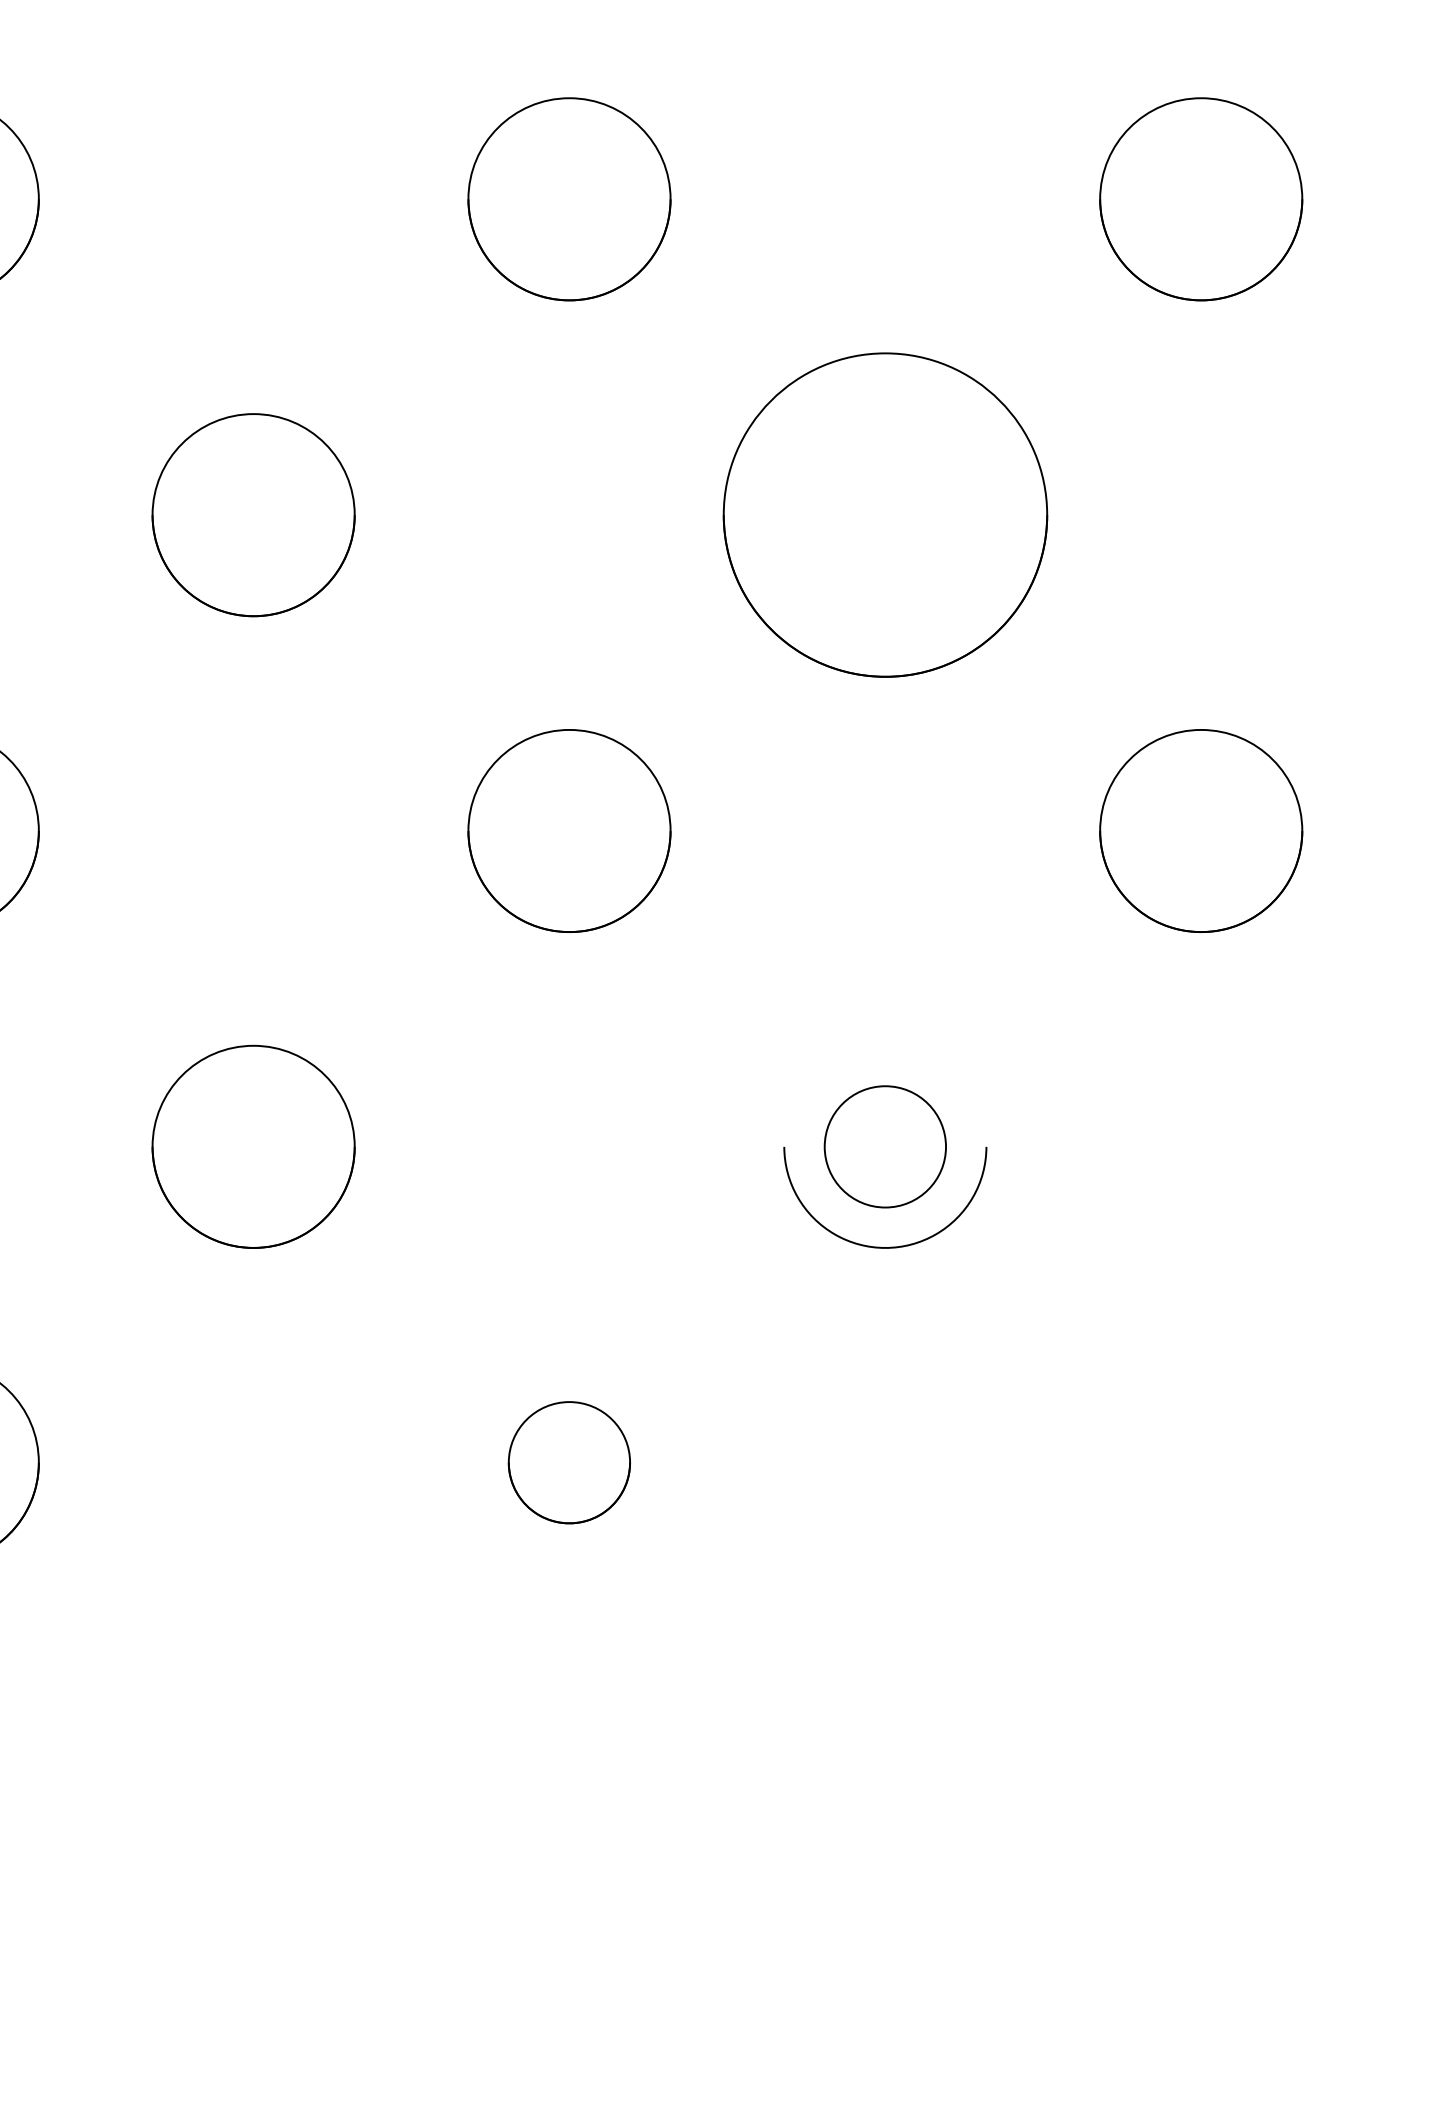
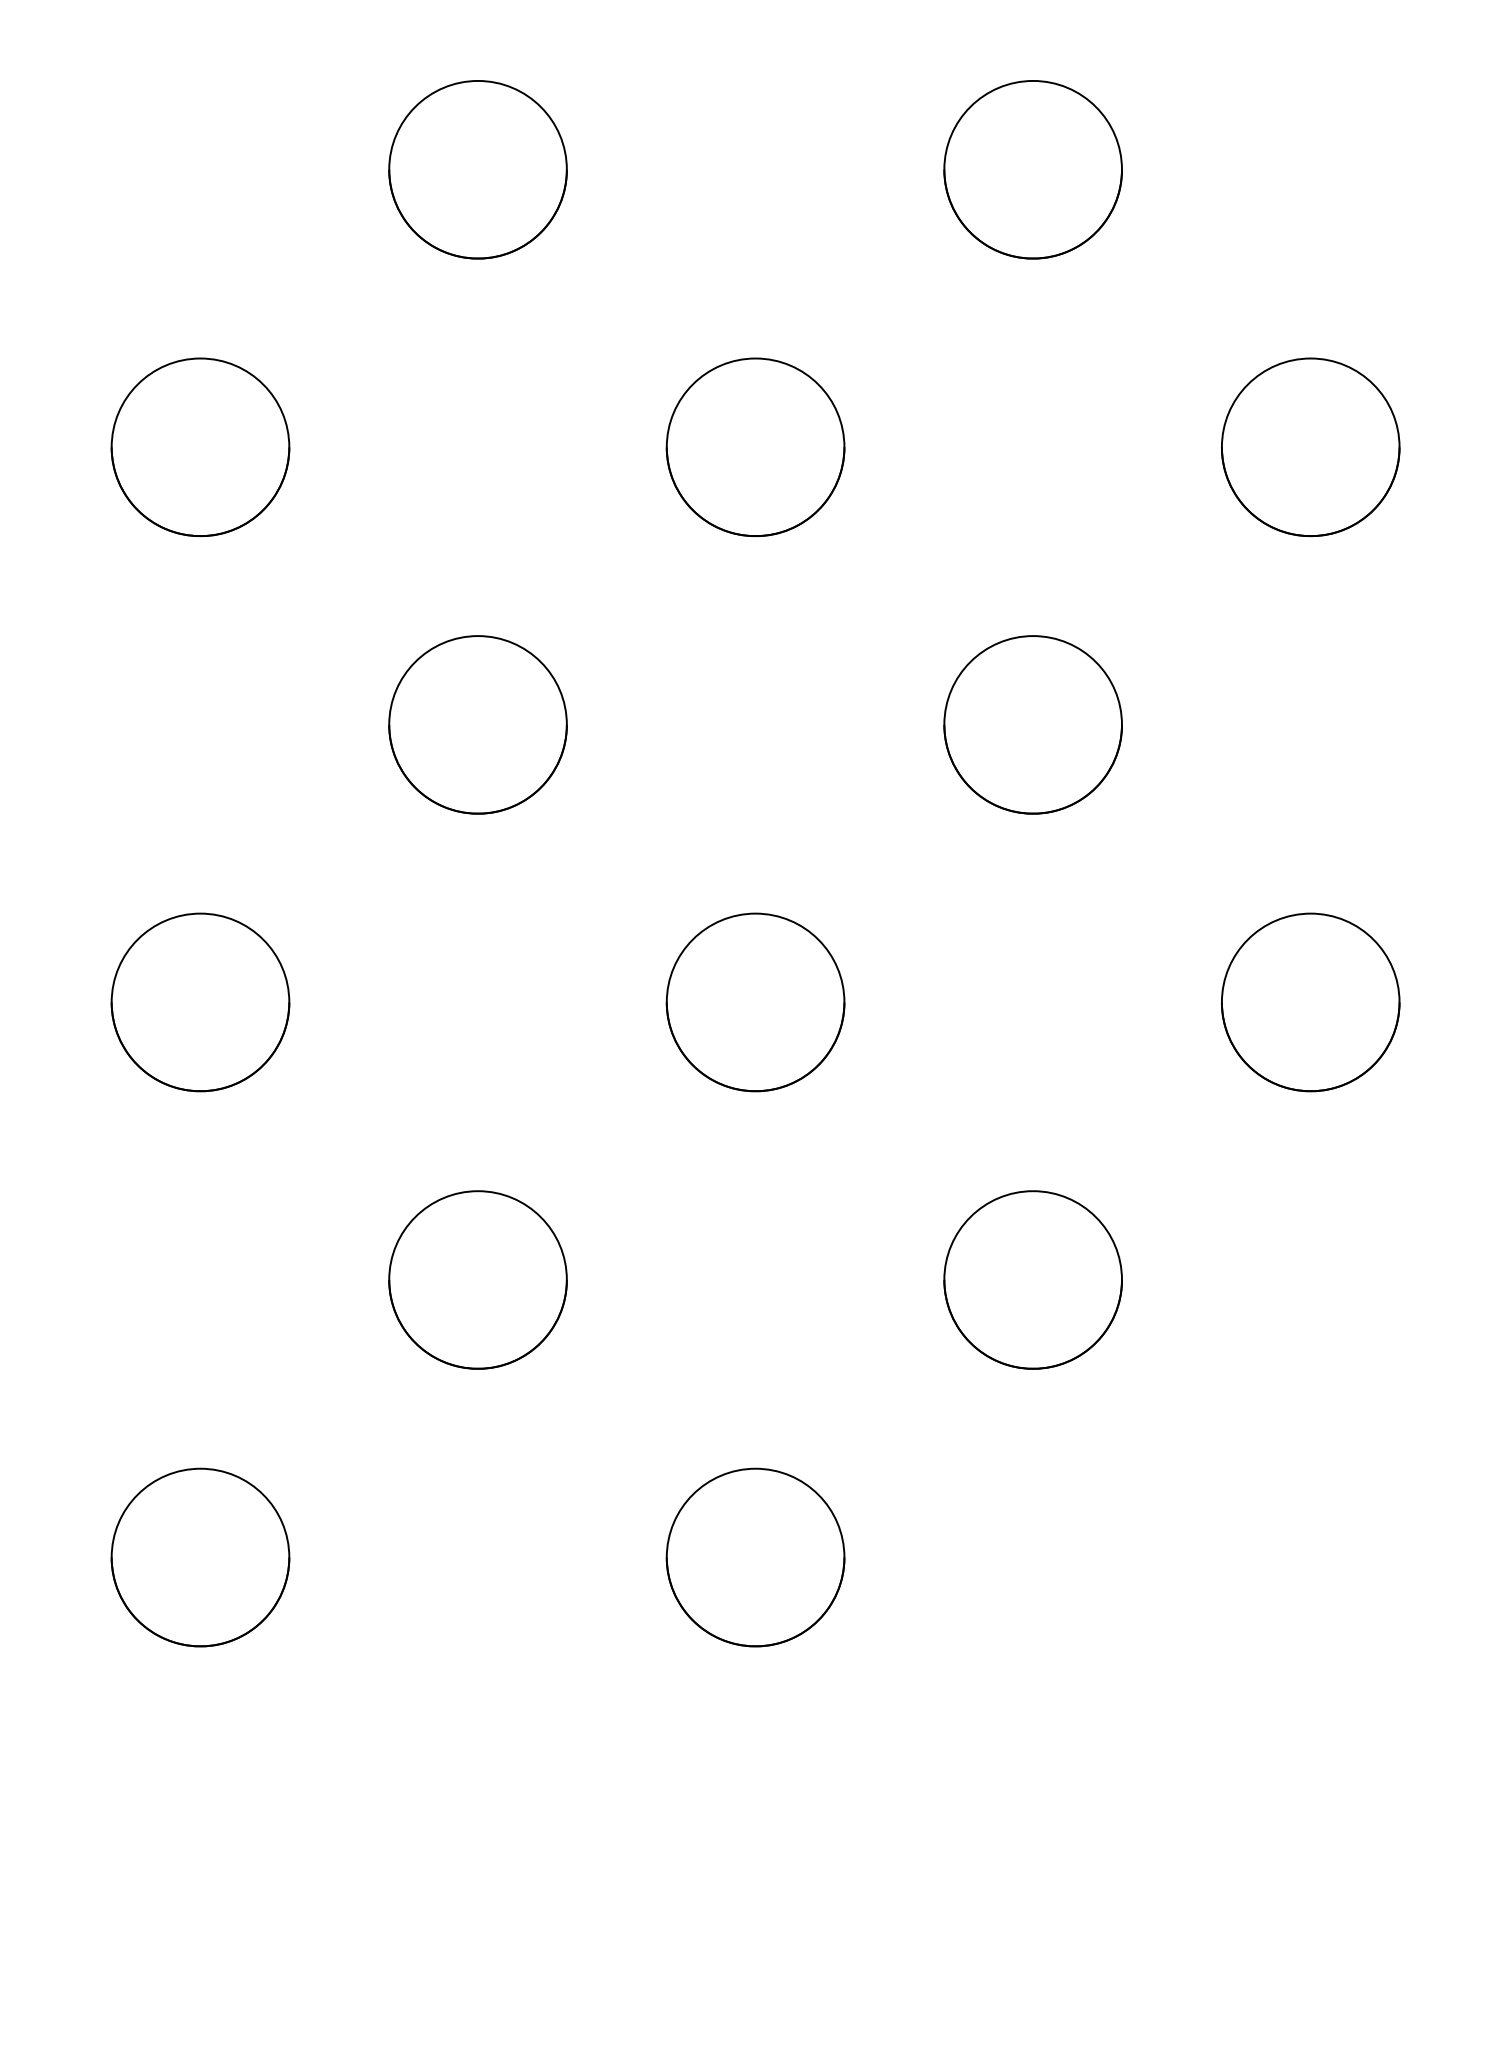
circle: (884, 514) -> (1032, 724), size x0.62
circle: (884, 1146) -> (1032, 1279), size x1.67
part: (569, 1462) -> (755, 1557), size x1.67

